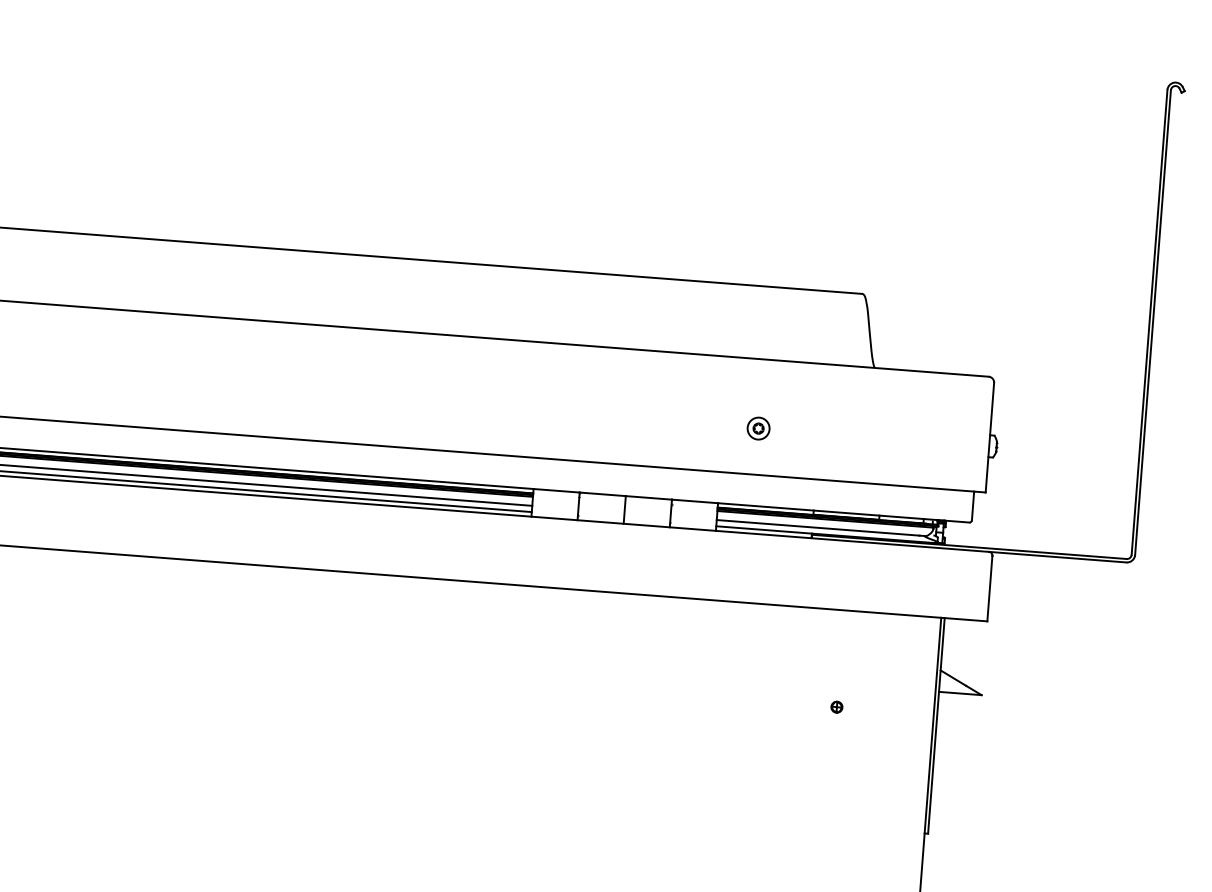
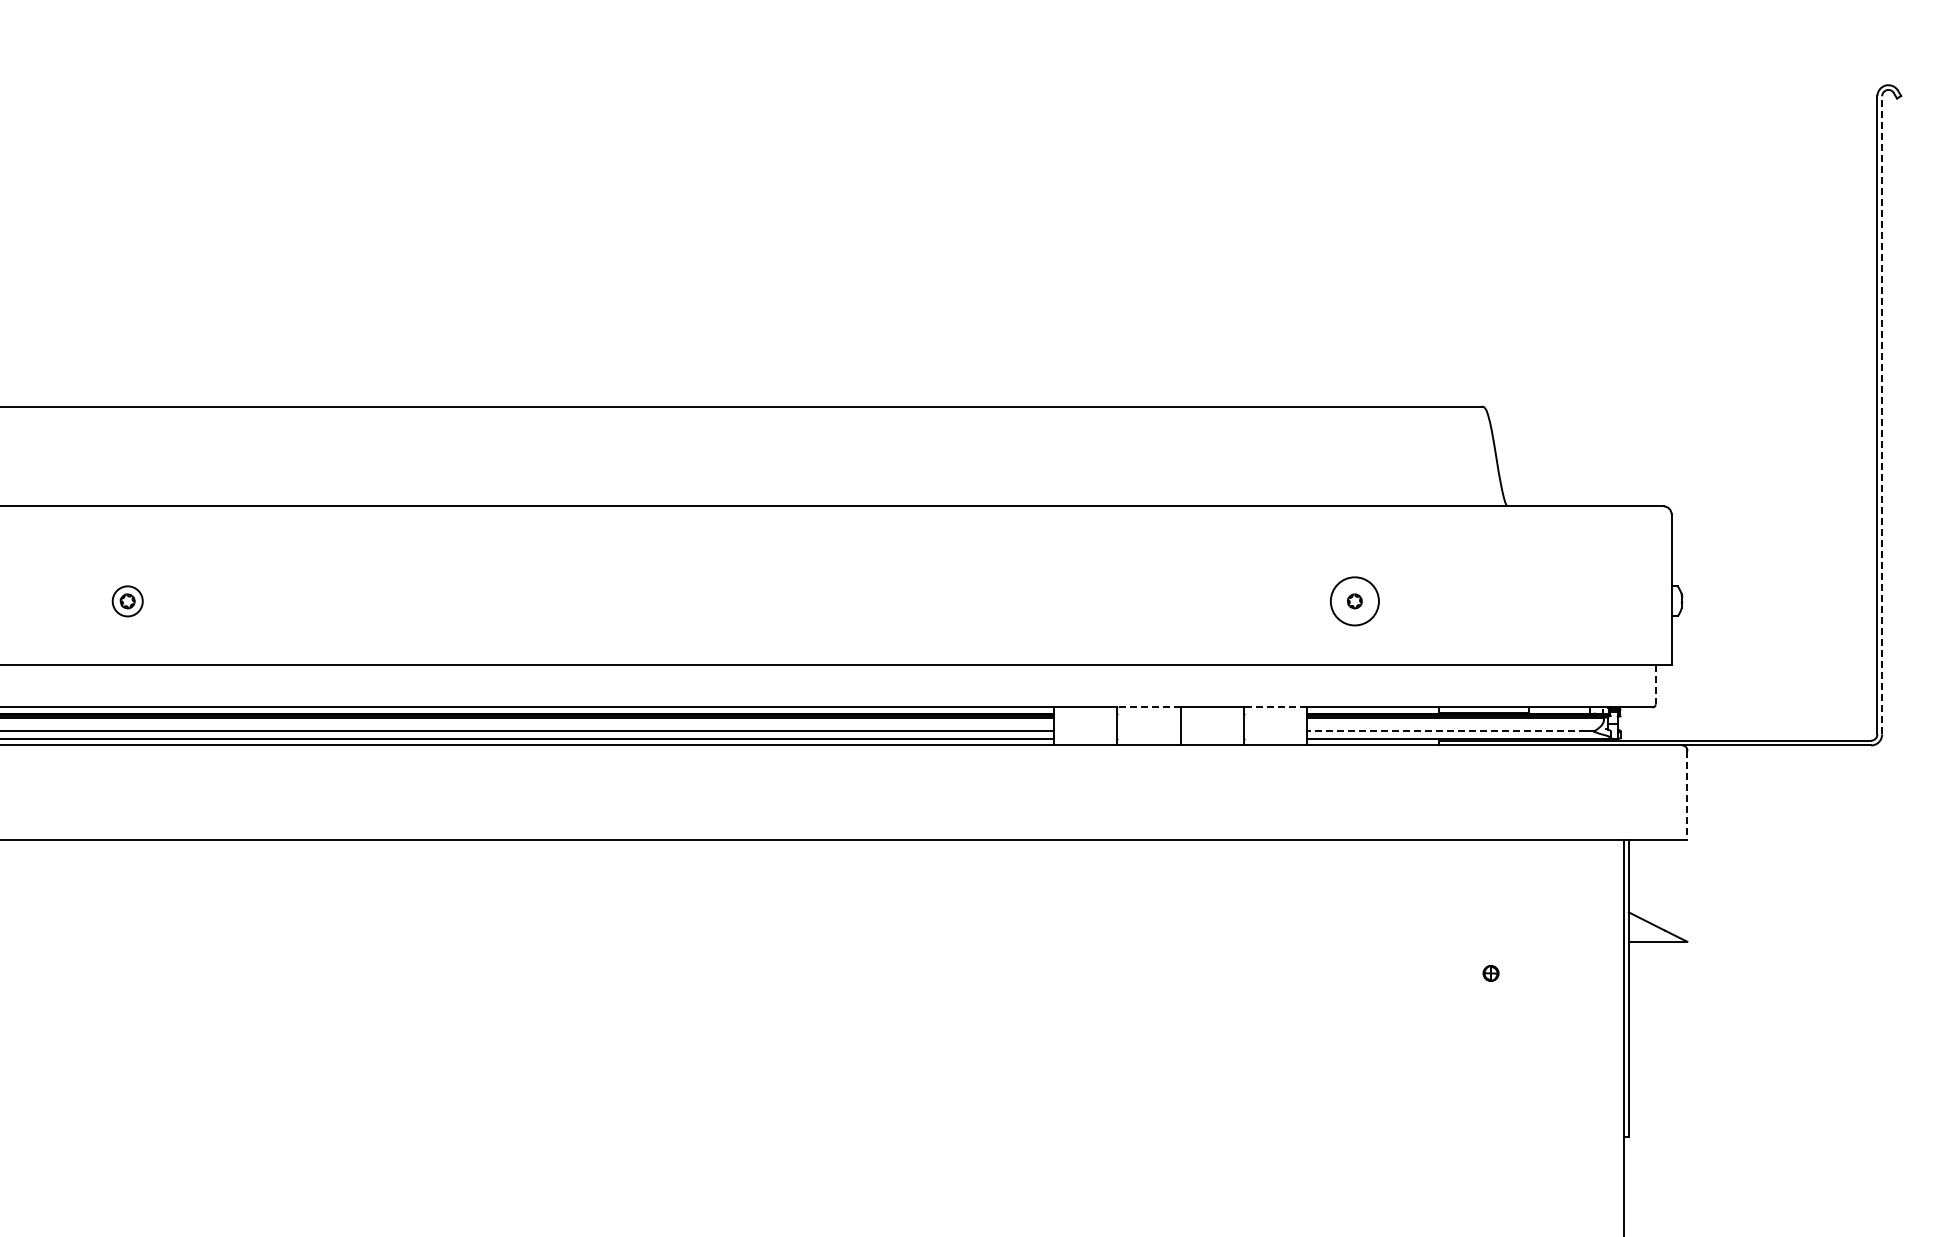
line: (1153, 322) -> (1882, 414), solid -> dashed
circle: (758, 428) -> (1354, 601), size x1.6
line: (603, 494) -> (1149, 707), solid -> dashed
line: (694, 501) -> (1275, 707), solid -> dashed
line: (972, 505) -> (1655, 684), solid -> dashed
line: (818, 527) -> (1446, 730), solid -> dashed
line: (989, 588) -> (1687, 795), solid -> dashed

